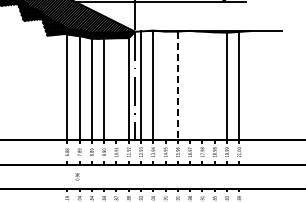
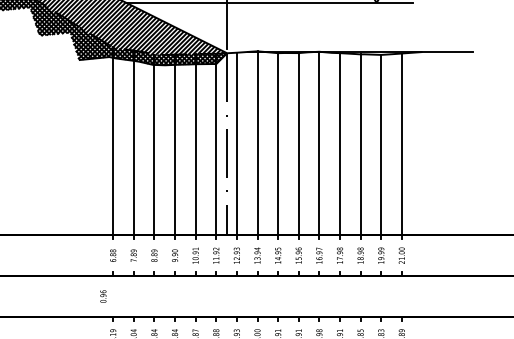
line: (165, 85) -> (277, 143), added
line: (190, 85) -> (319, 143), added
line: (202, 85) -> (340, 143), added
line: (116, 86) -> (195, 145), added
line: (177, 86) -> (298, 145), dashed -> solid
line: (214, 86) -> (360, 145), added
text: (77, 176) -> (103, 296), moved

